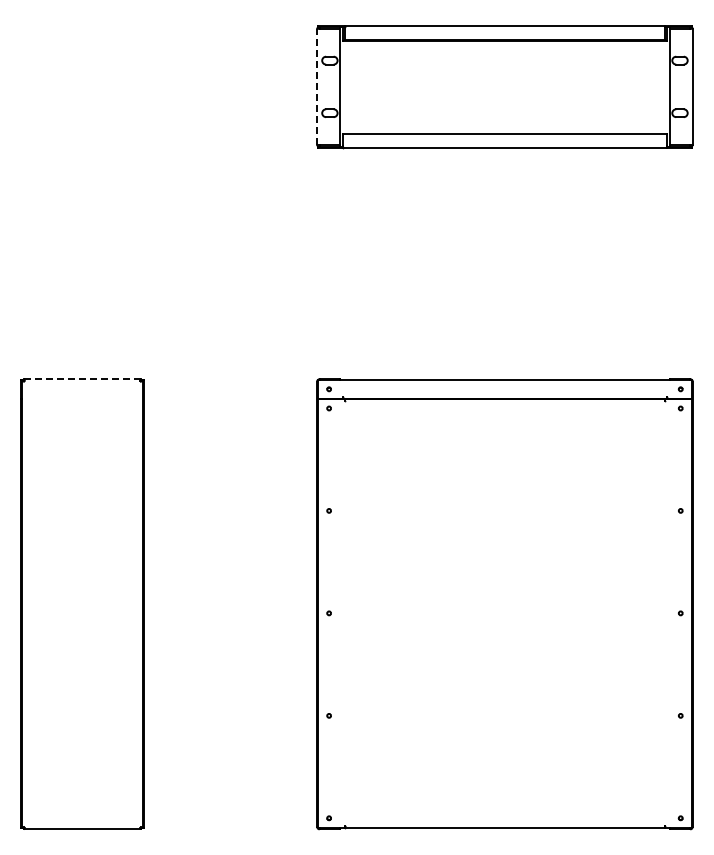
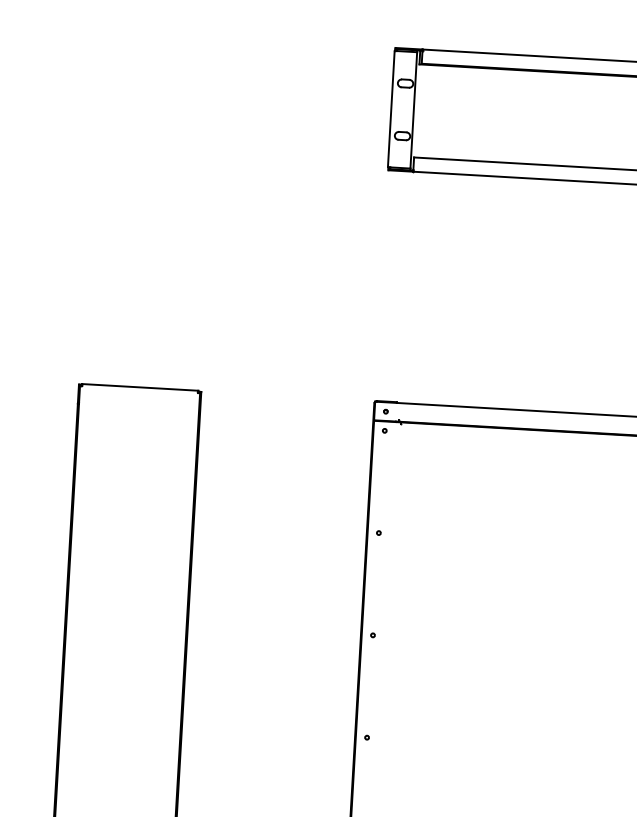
line: (317, 86) -> (391, 108), dashed -> solid
line: (81, 379) -> (139, 387), dashed -> solid

